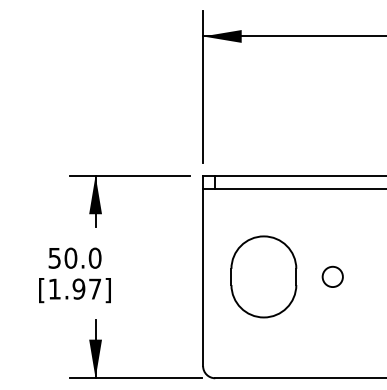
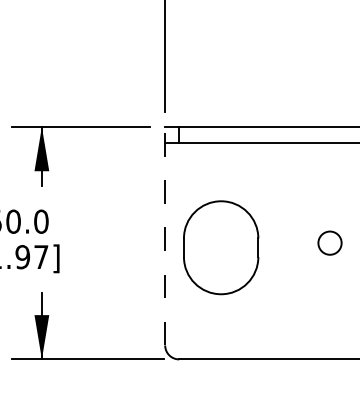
line: (203, 270) -> (165, 235), solid -> dashed
part: (263, 276) -> (220, 247), moved
circle: (332, 276) -> (329, 242), moved

